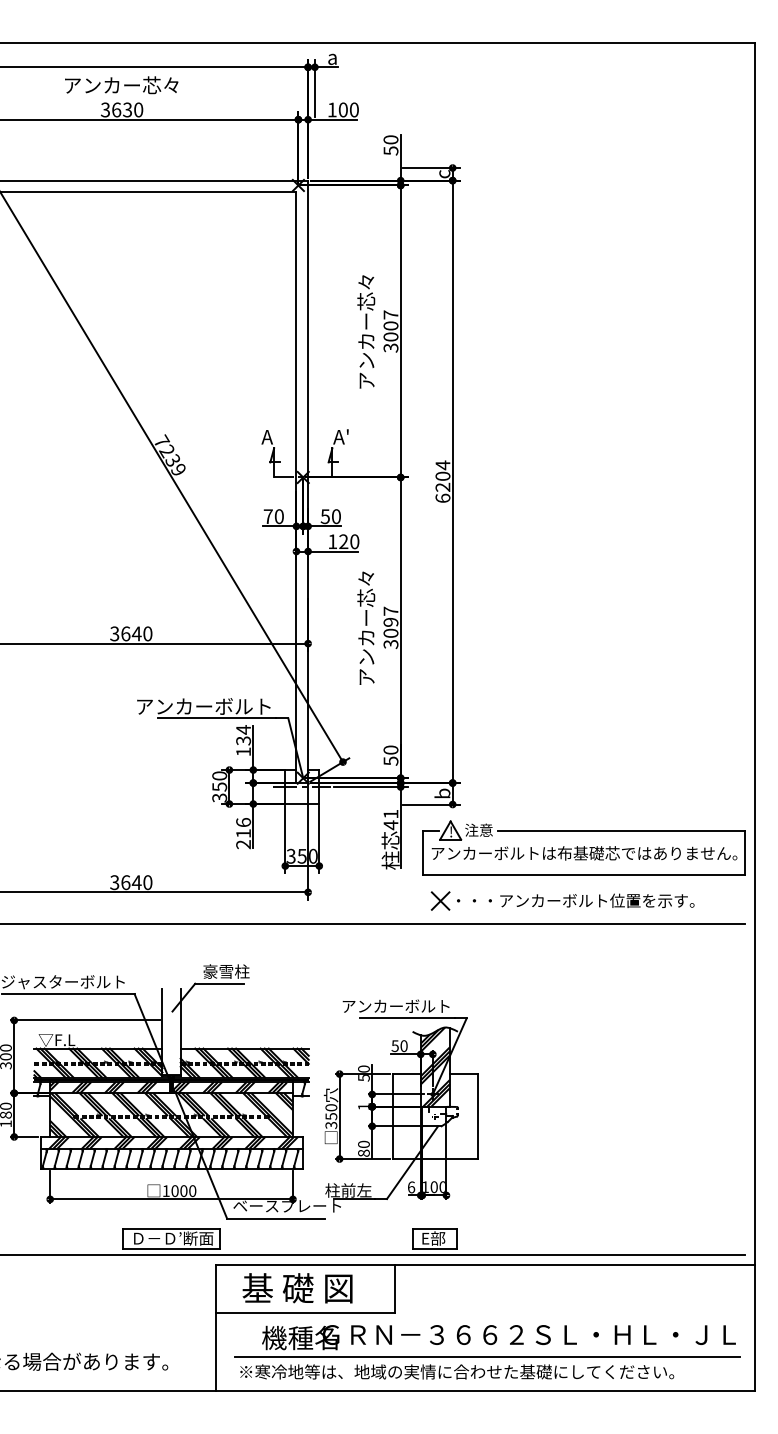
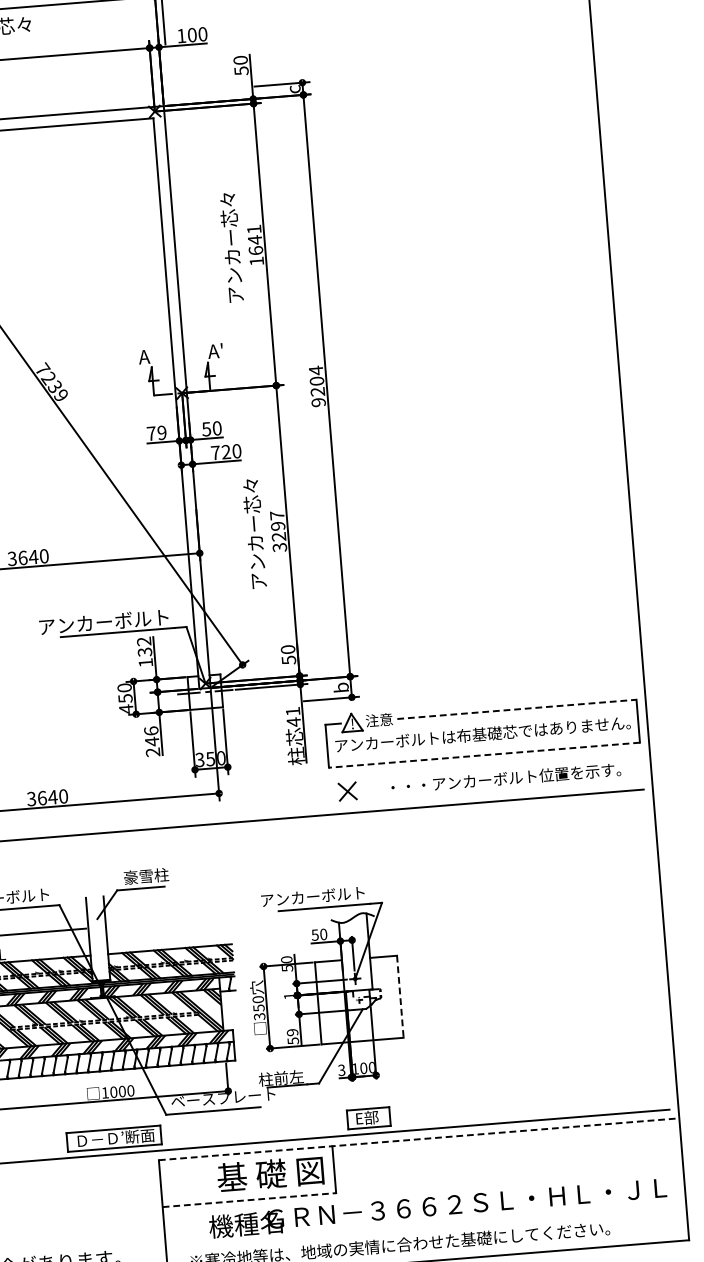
text: (390, 331) -> (255, 245), 3007 -> 1641
text: (442, 497) -> (318, 401), 6204 -> 9204
text: (278, 516) -> (161, 432), 70 -> 79
text: (332, 541) -> (215, 452), 120 -> 720
text: (390, 632) -> (278, 536), 3097 -> 3297
text: (243, 729) -> (144, 641), 134 -> 132
text: (219, 797) -> (126, 708), 350 -> 450
line: (621, 830) -> (516, 709), solid -> dashed
text: (243, 833) -> (152, 741), 216 -> 246
line: (583, 874) -> (483, 754), solid -> dashed
text: (575, 900) -> (505, 778), moved
hatch: (434, 1066) -> (354, 951), removed
line: (477, 1117) -> (400, 997), solid -> dashed
text: (363, 1148) -> (292, 1036), 80 -> 59
text: (411, 1187) -> (341, 1070), 6 -> 3
line: (485, 1264) -> (419, 1139), solid -> dashed
text: (297, 1288) -> (270, 1174), moved
line: (305, 1313) -> (249, 1200), solid -> dashed
line: (487, 1357) -> (428, 1228), removed

